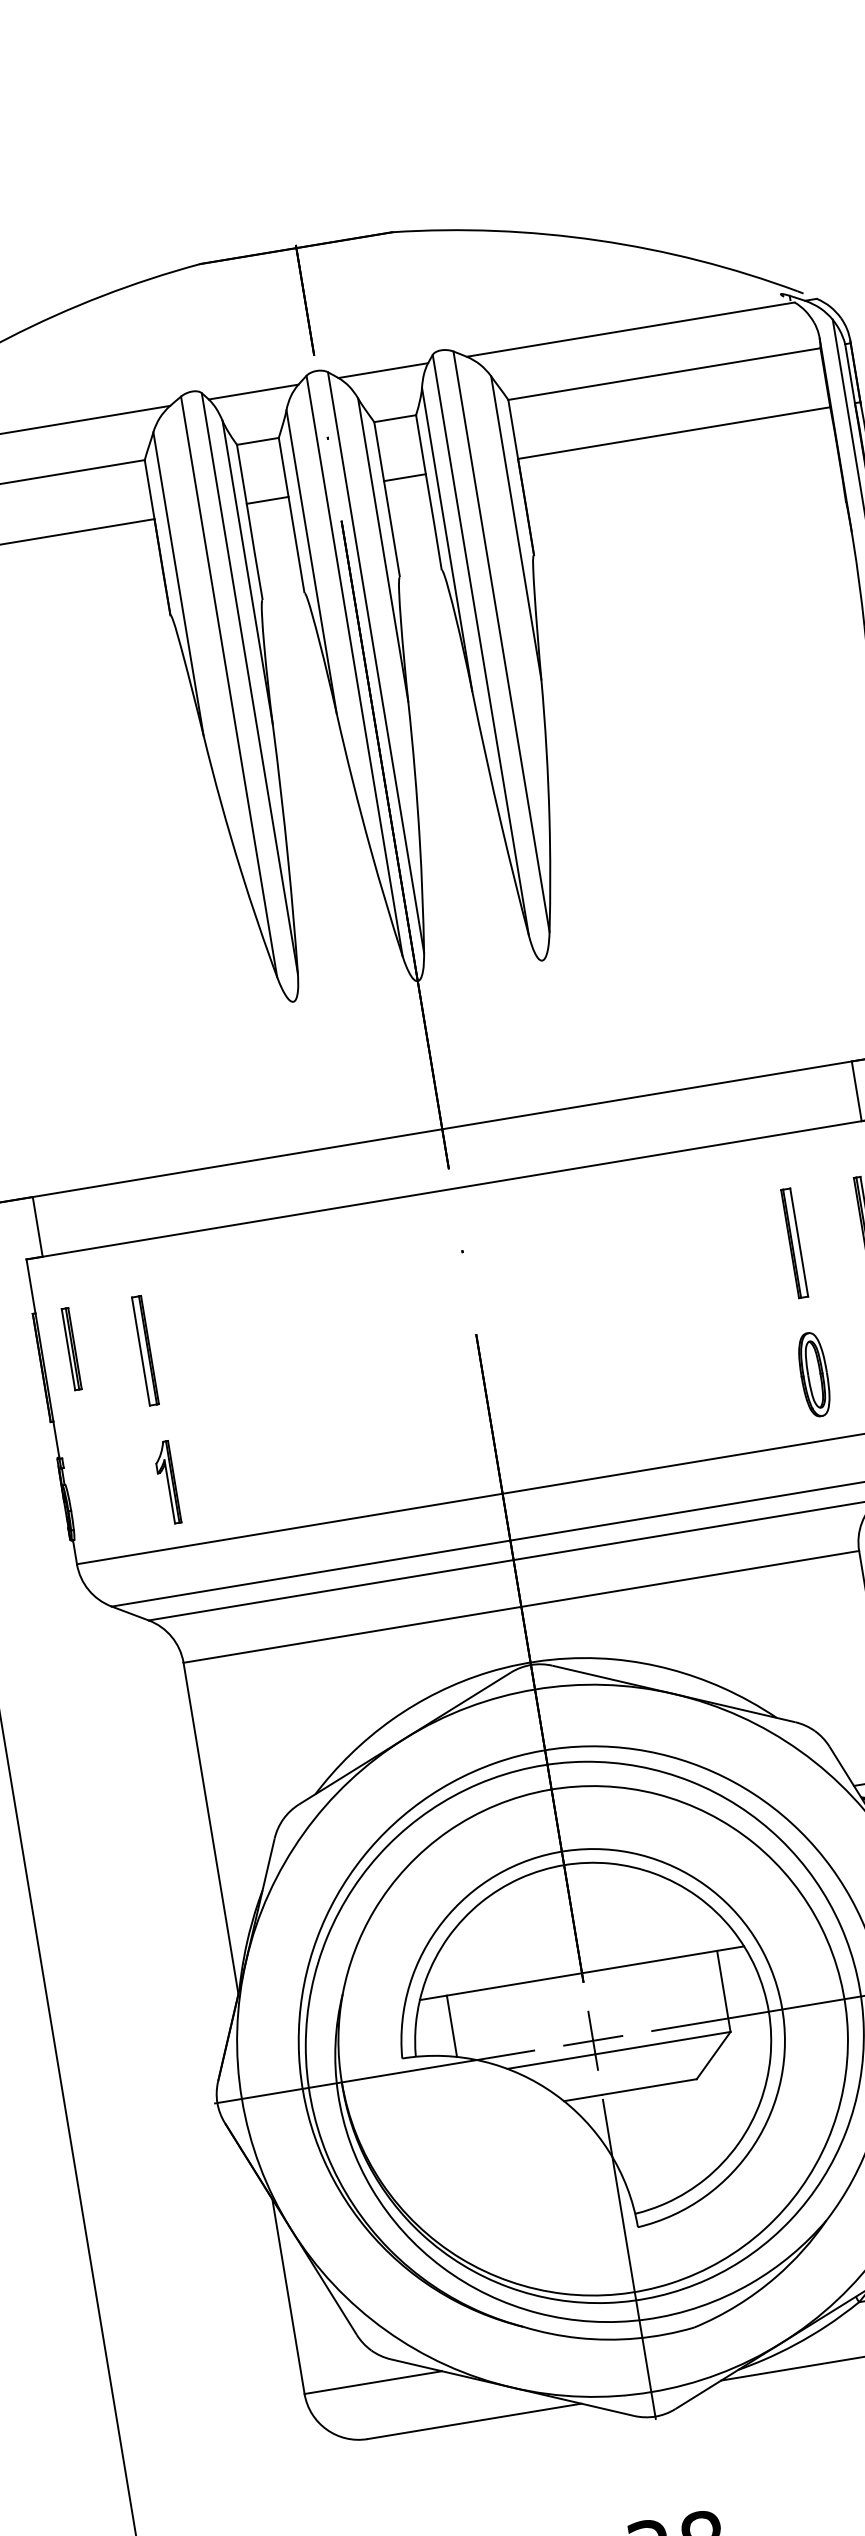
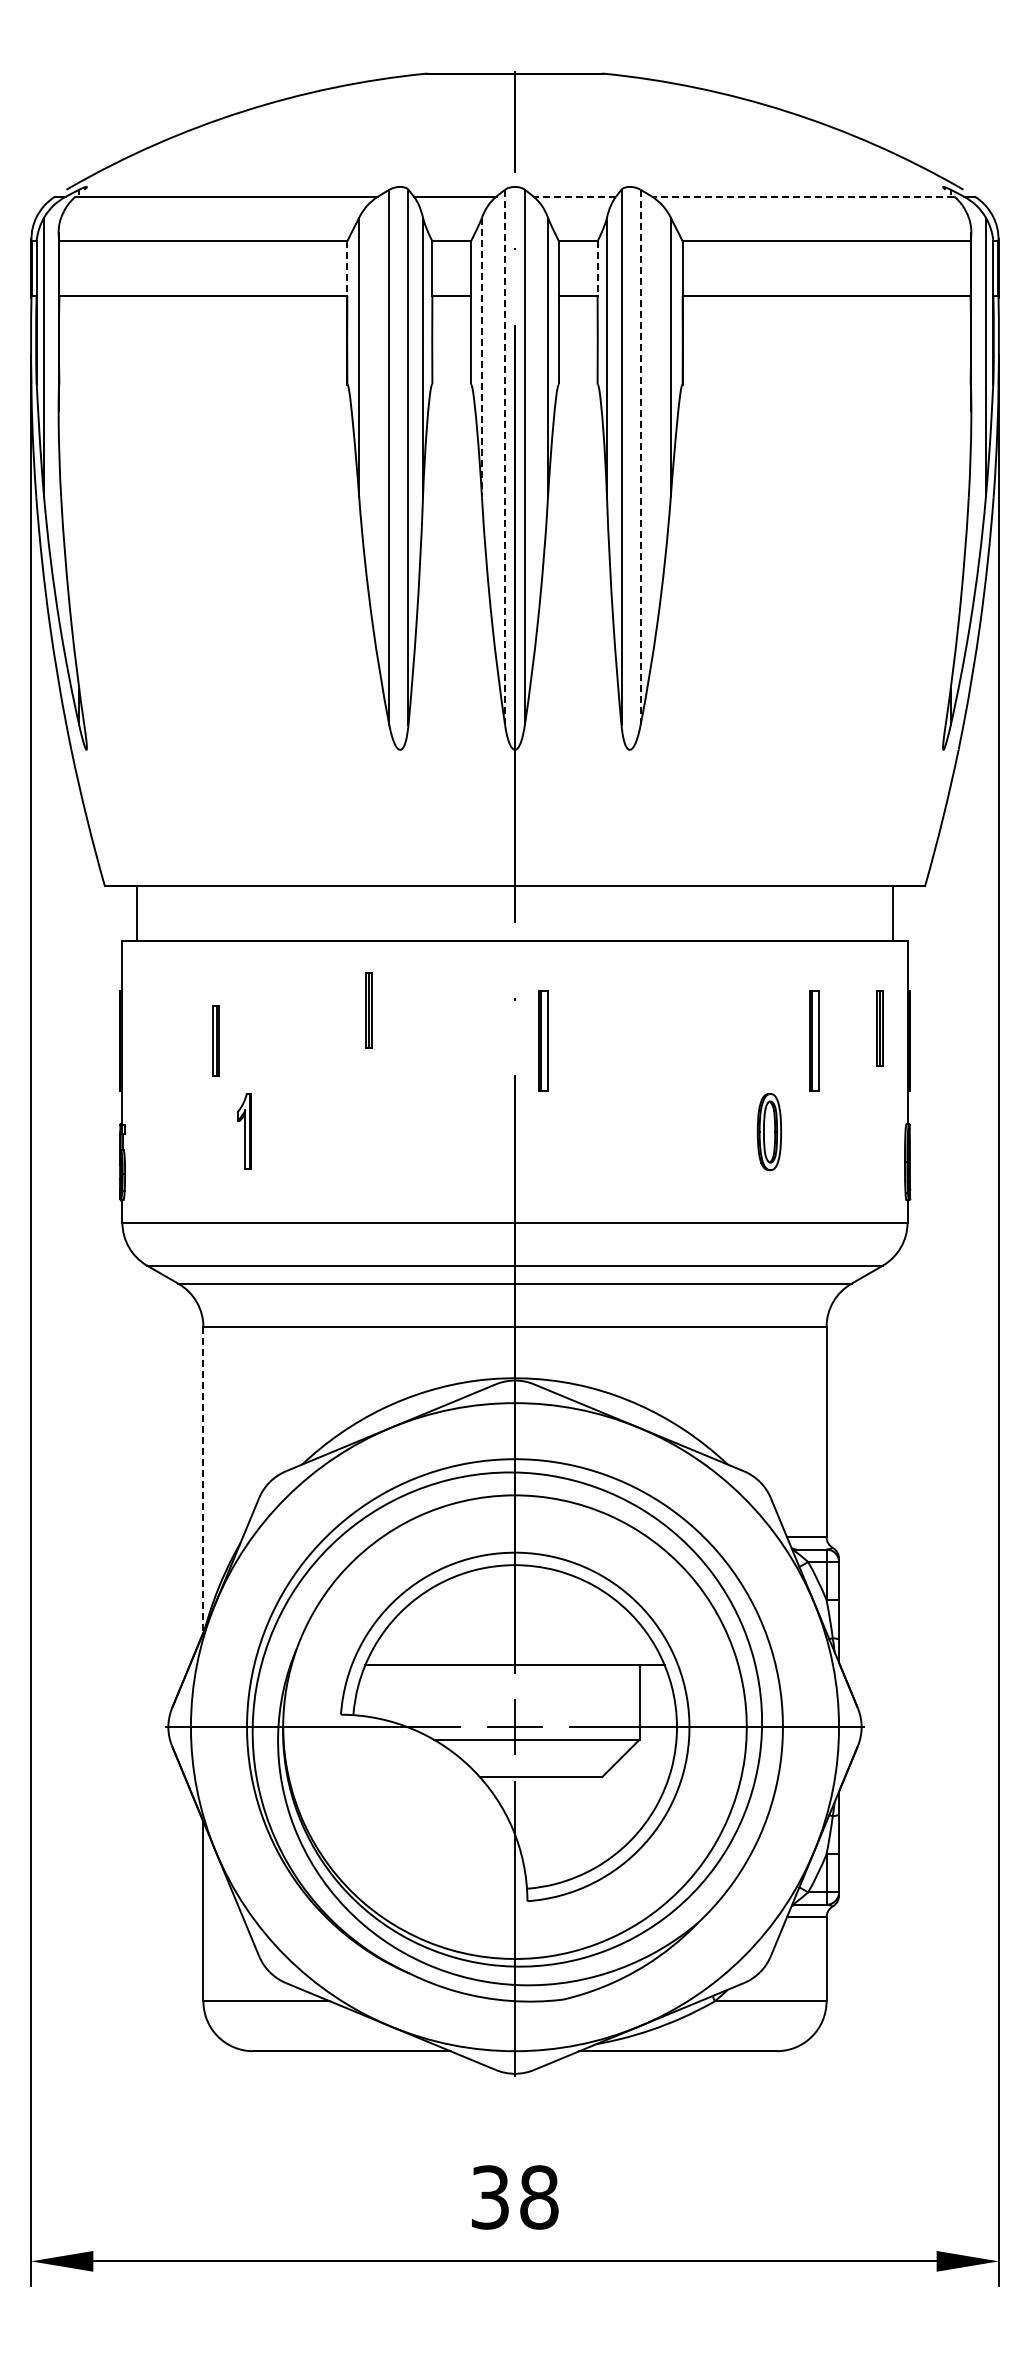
line: (630, 329) -> (802, 196), solid -> dashed
line: (382, 370) -> (574, 196), solid -> dashed
line: (421, 445) -> (597, 269), solid -> dashed
line: (149, 490) -> (347, 269), solid -> dashed
line: (311, 561) -> (481, 357), solid -> dashed
line: (501, 641) -> (640, 457), solid -> dashed
line: (355, 665) -> (505, 457), solid -> dashed
part: (500, 1291) -> (543, 1040), added
part: (71, 1348) -> (368, 1010), moved
part: (145, 1350) -> (215, 1040), size x0.7
part: (813, 1375) -> (768, 1132), moved
part: (167, 1483) -> (244, 1131), moved
line: (211, 1828) -> (203, 1479), solid -> dashed
line: (452, 2025) -> (390, 1692), removed

